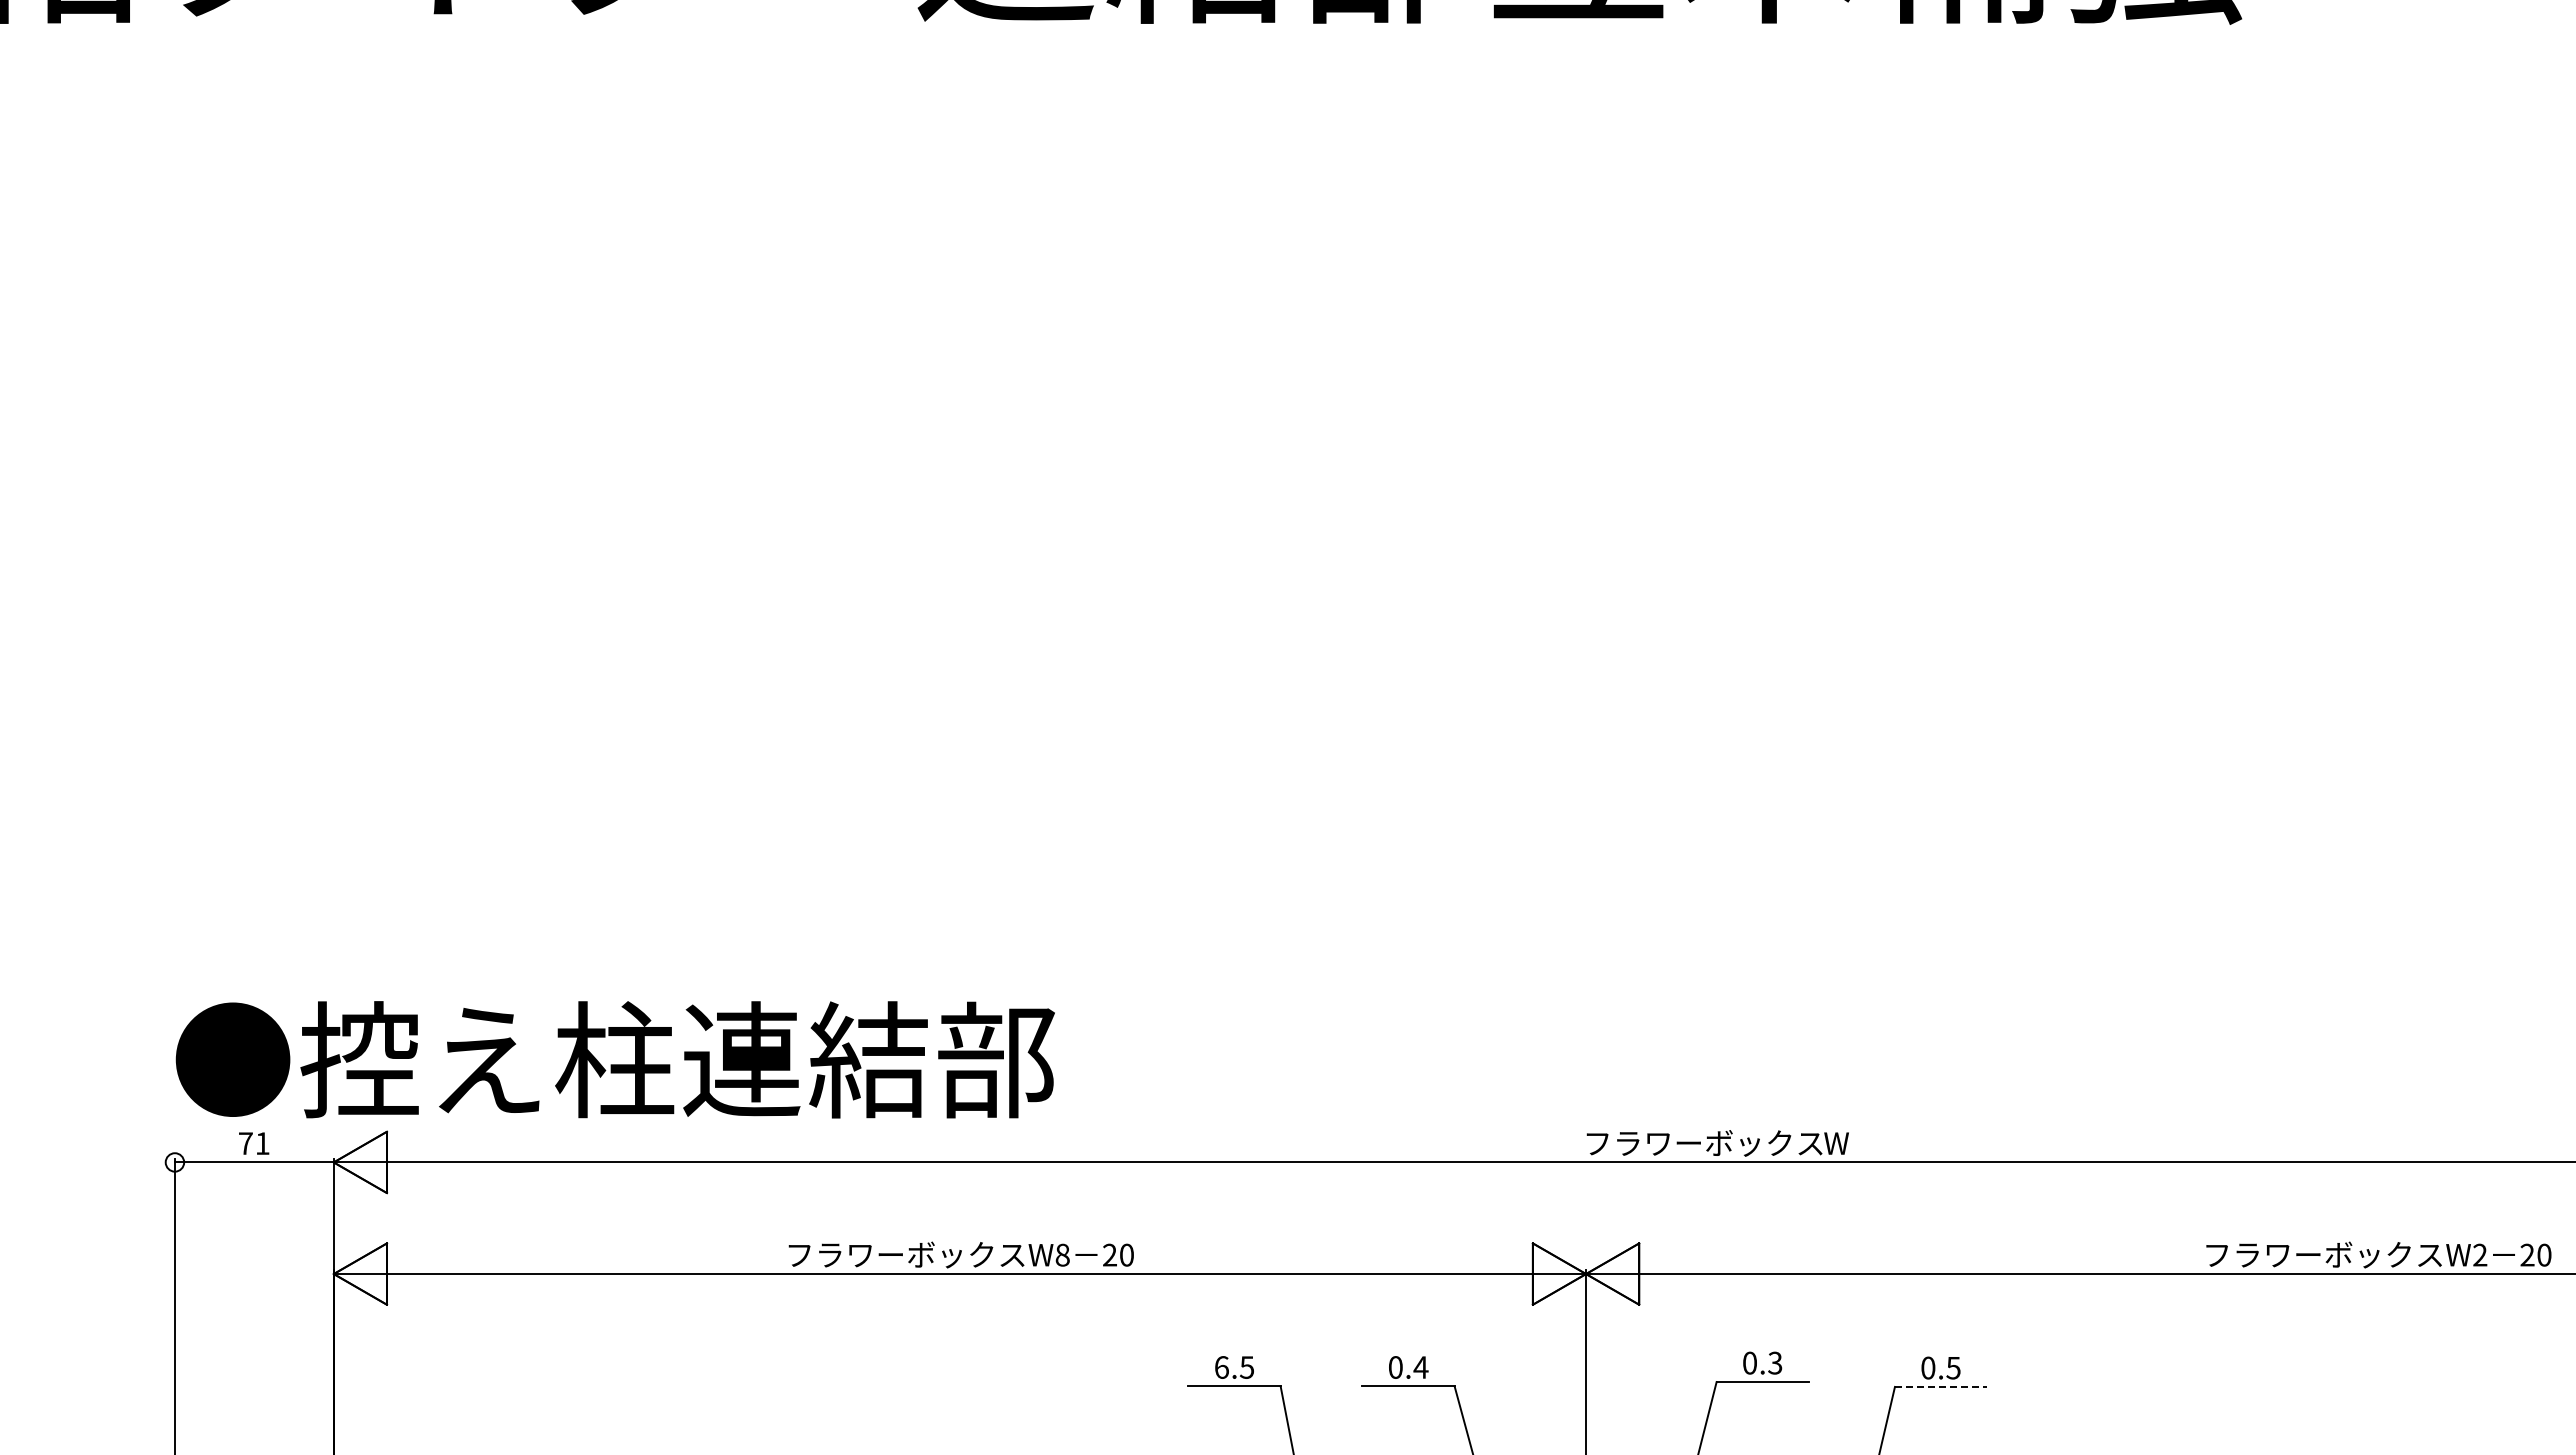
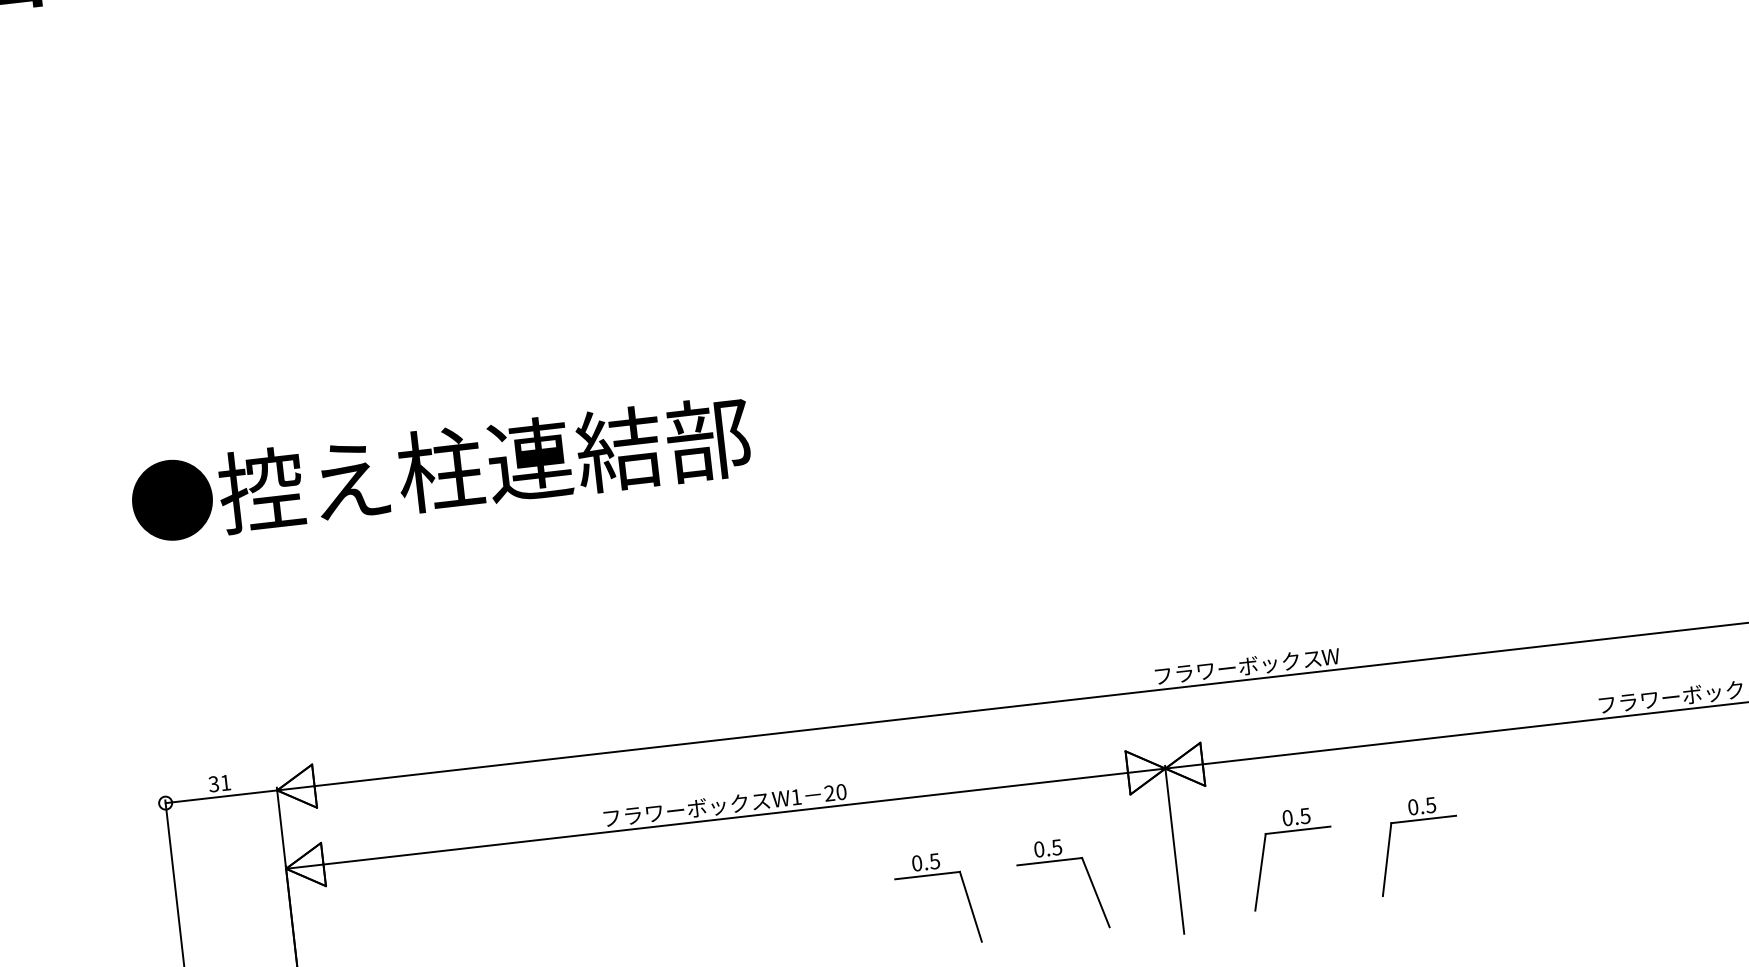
text: (614, 1059) -> (440, 469), moved
text: (245, 1143) -> (213, 784), 71 -> 31
text: (1062, 1254) -> (796, 796), W8 -> W1
text: (1775, 1362) -> (1305, 815), 0.3 -> 0.5
text: (1221, 1367) -> (916, 863), 6.5 -> 0.5
text: (1420, 1367) -> (1056, 847), 0.4 -> 0.5
line: (1941, 1386) -> (1423, 819), dashed -> solid

